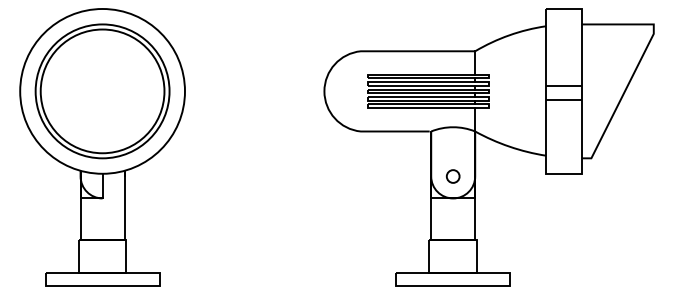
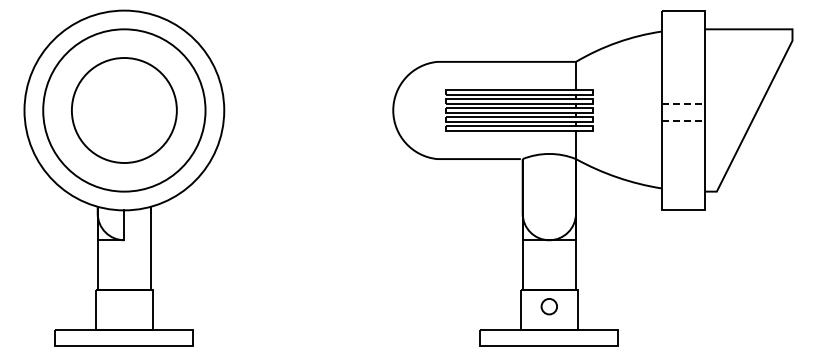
line: (563, 86) -> (683, 104), solid -> dashed
circle: (102, 91) -> (124, 110), size x0.7
line: (563, 100) -> (683, 121), solid -> dashed
circle: (452, 176) -> (548, 306), moved

